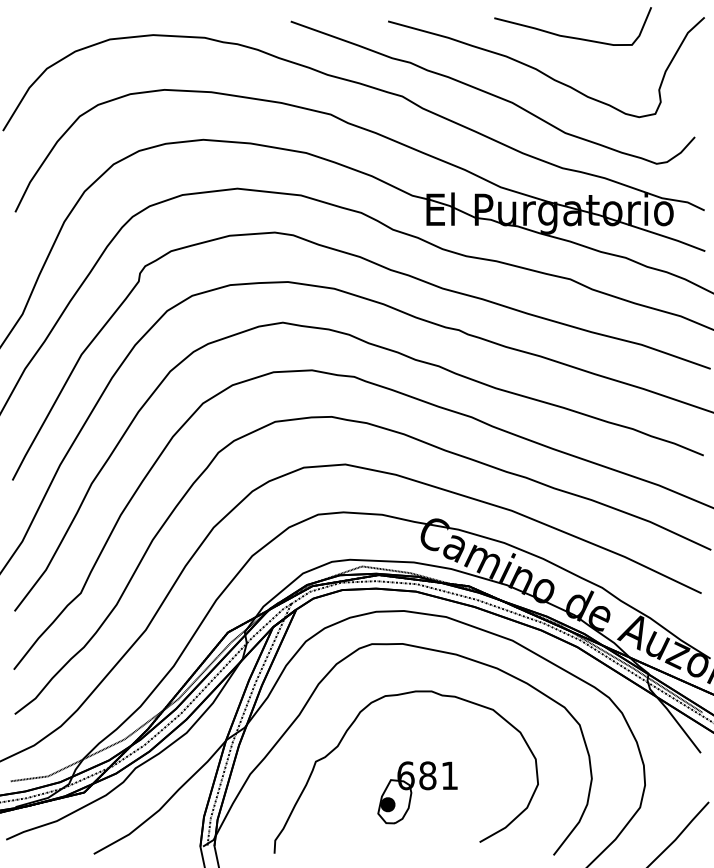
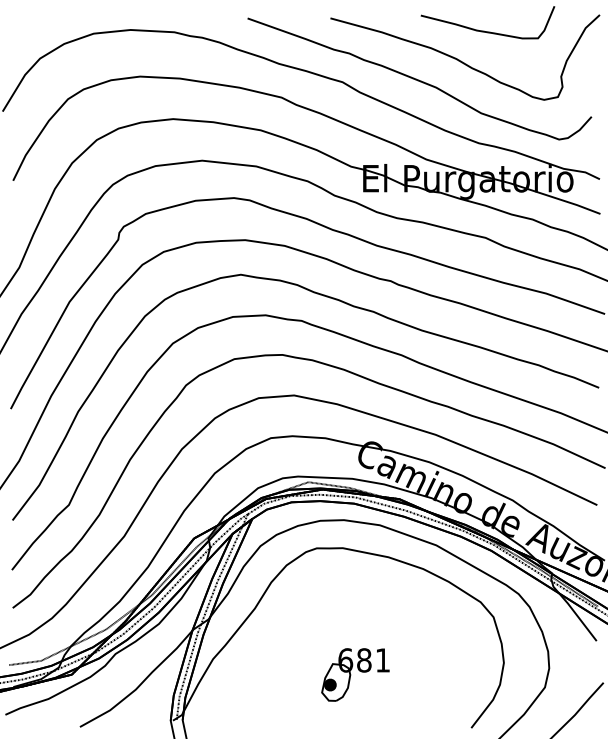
curve: (347, 733) -> (295, 624), removed

